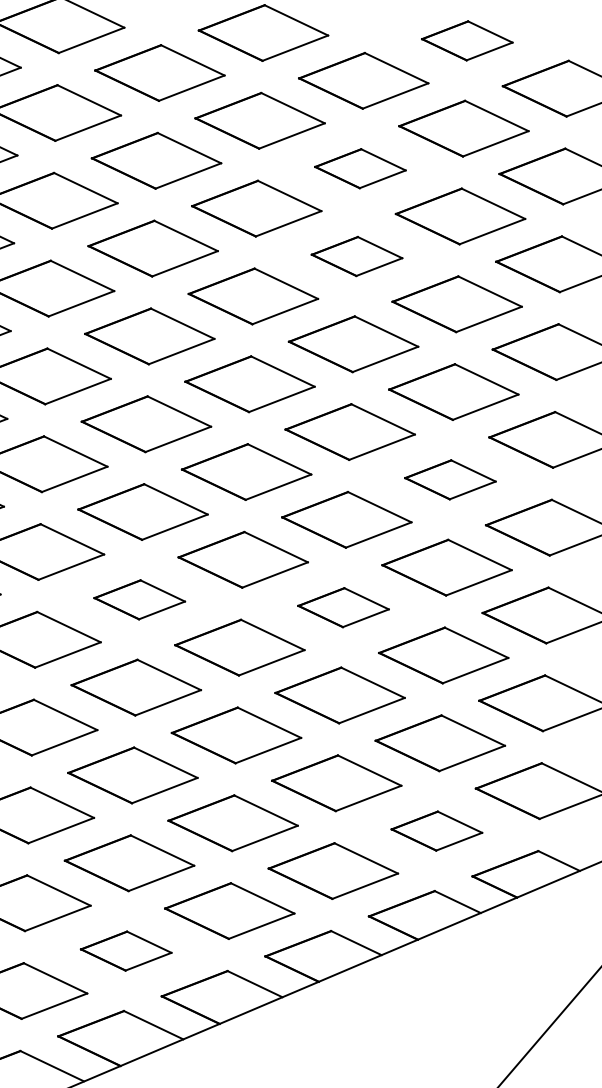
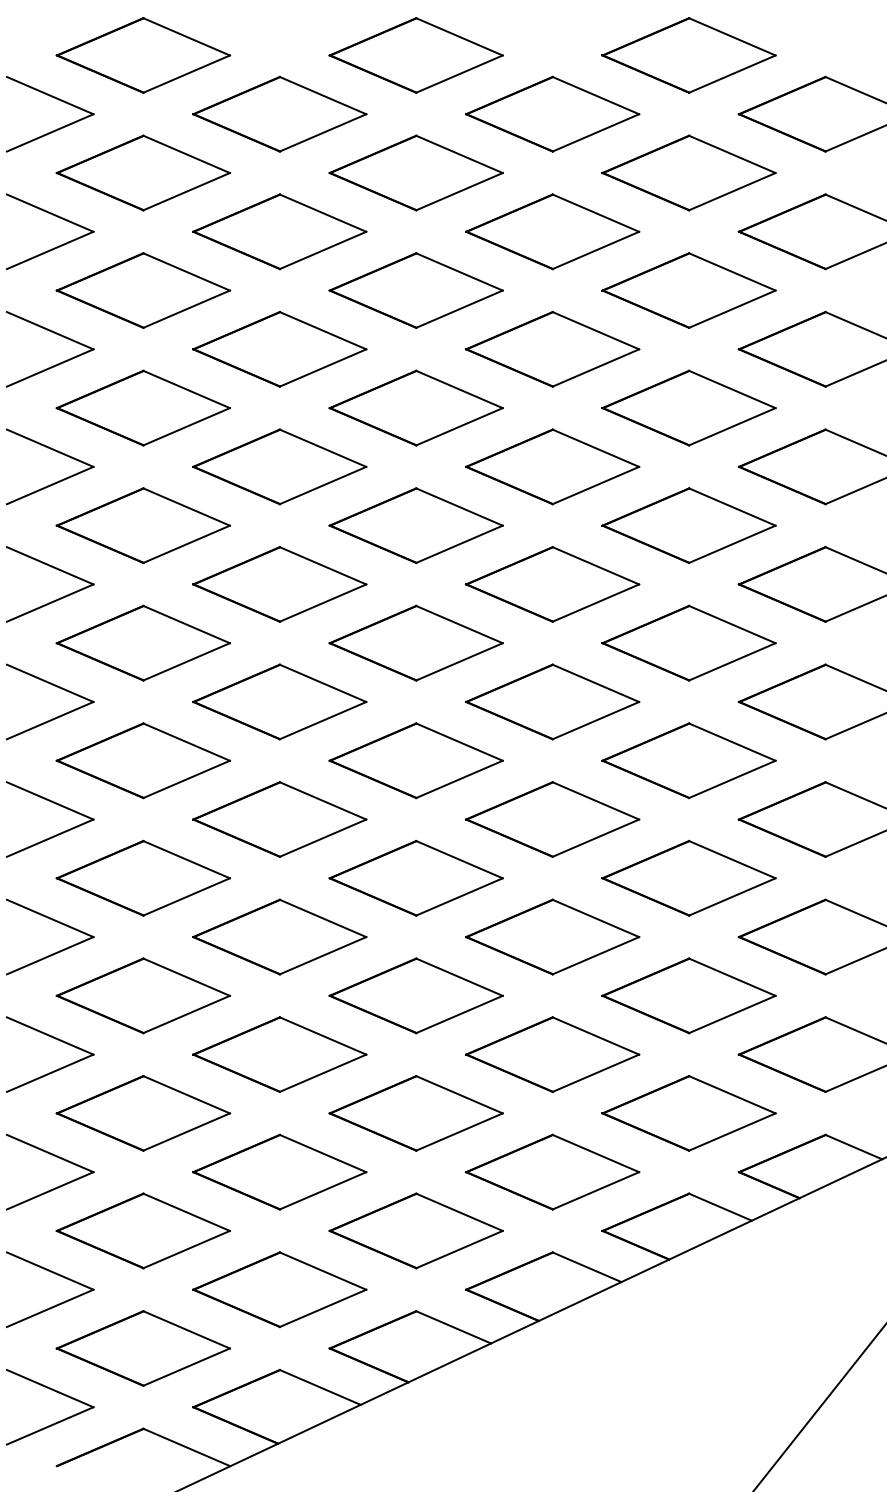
part: (466, 40) -> (688, 55), size x1.43
part: (360, 168) -> (552, 231), size x1.43
part: (356, 256) -> (552, 349), size x1.43
part: (450, 479) -> (688, 642), size x1.43
part: (139, 599) -> (279, 819), size x1.43
part: (343, 607) -> (552, 819), size x1.43
part: (436, 831) -> (688, 1113), size x1.43
part: (126, 950) -> (279, 1289), size x1.43

